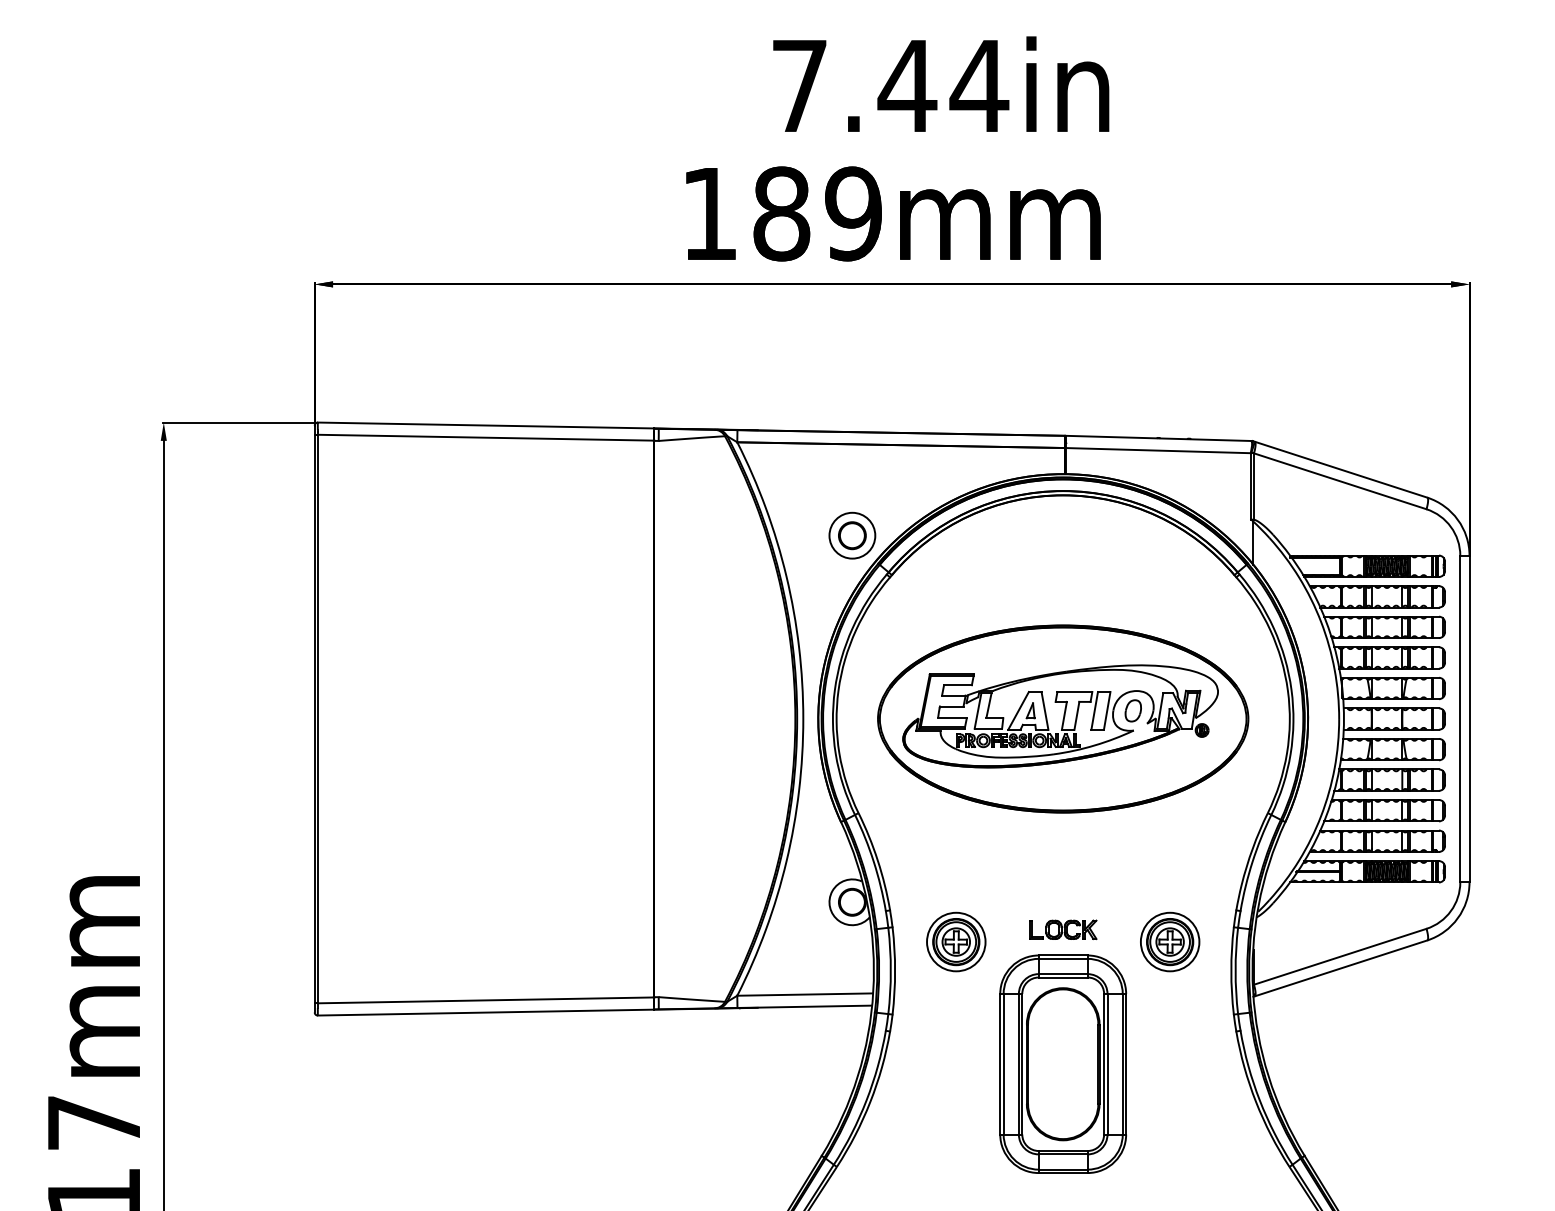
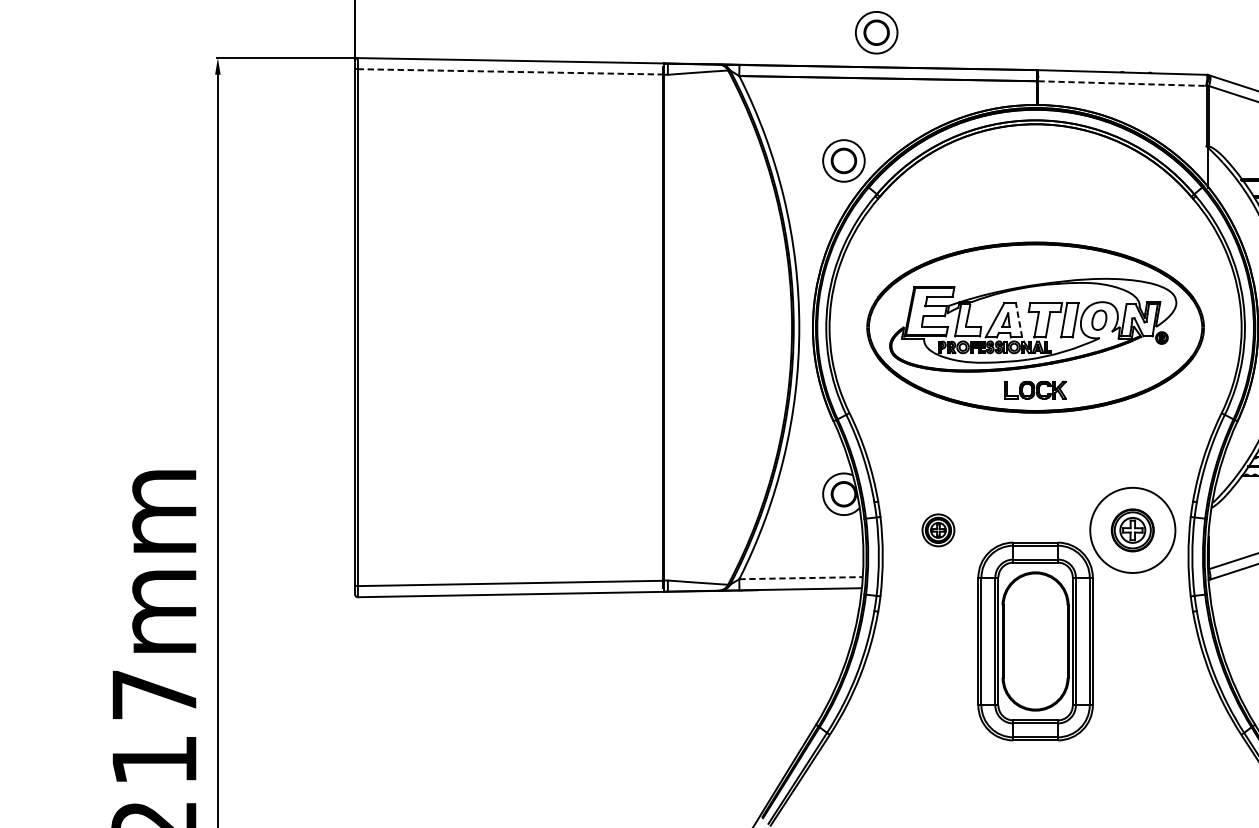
part: (888, 394) -> (876, 32), added
line: (485, 437) -> (510, 71), solid -> dashed
line: (1159, 450) -> (1123, 83), solid -> dashed
line: (1044, 710) -> (1018, 319), solid -> dashed
part: (1063, 929) -> (1035, 389), moved
part: (956, 941) -> (938, 529), size x0.6
circle: (1169, 941) -> (1132, 529), size x1.6
line: (804, 994) -> (800, 578), solid -> dashed

